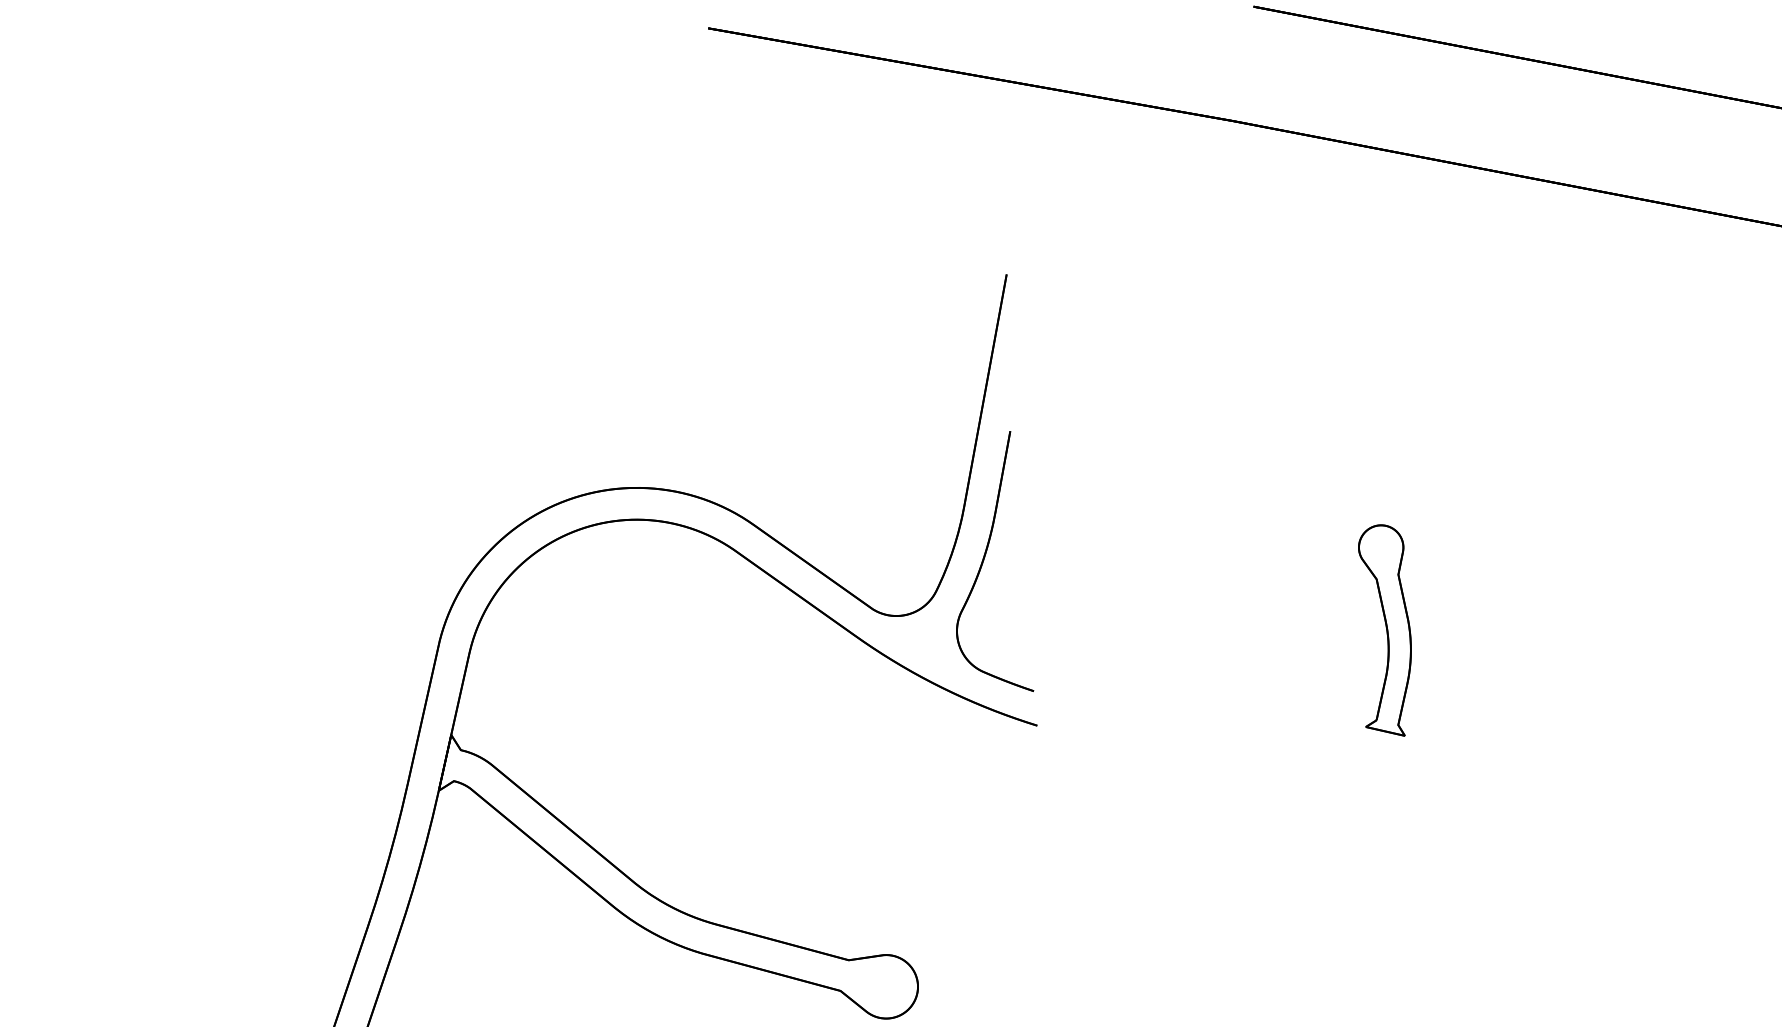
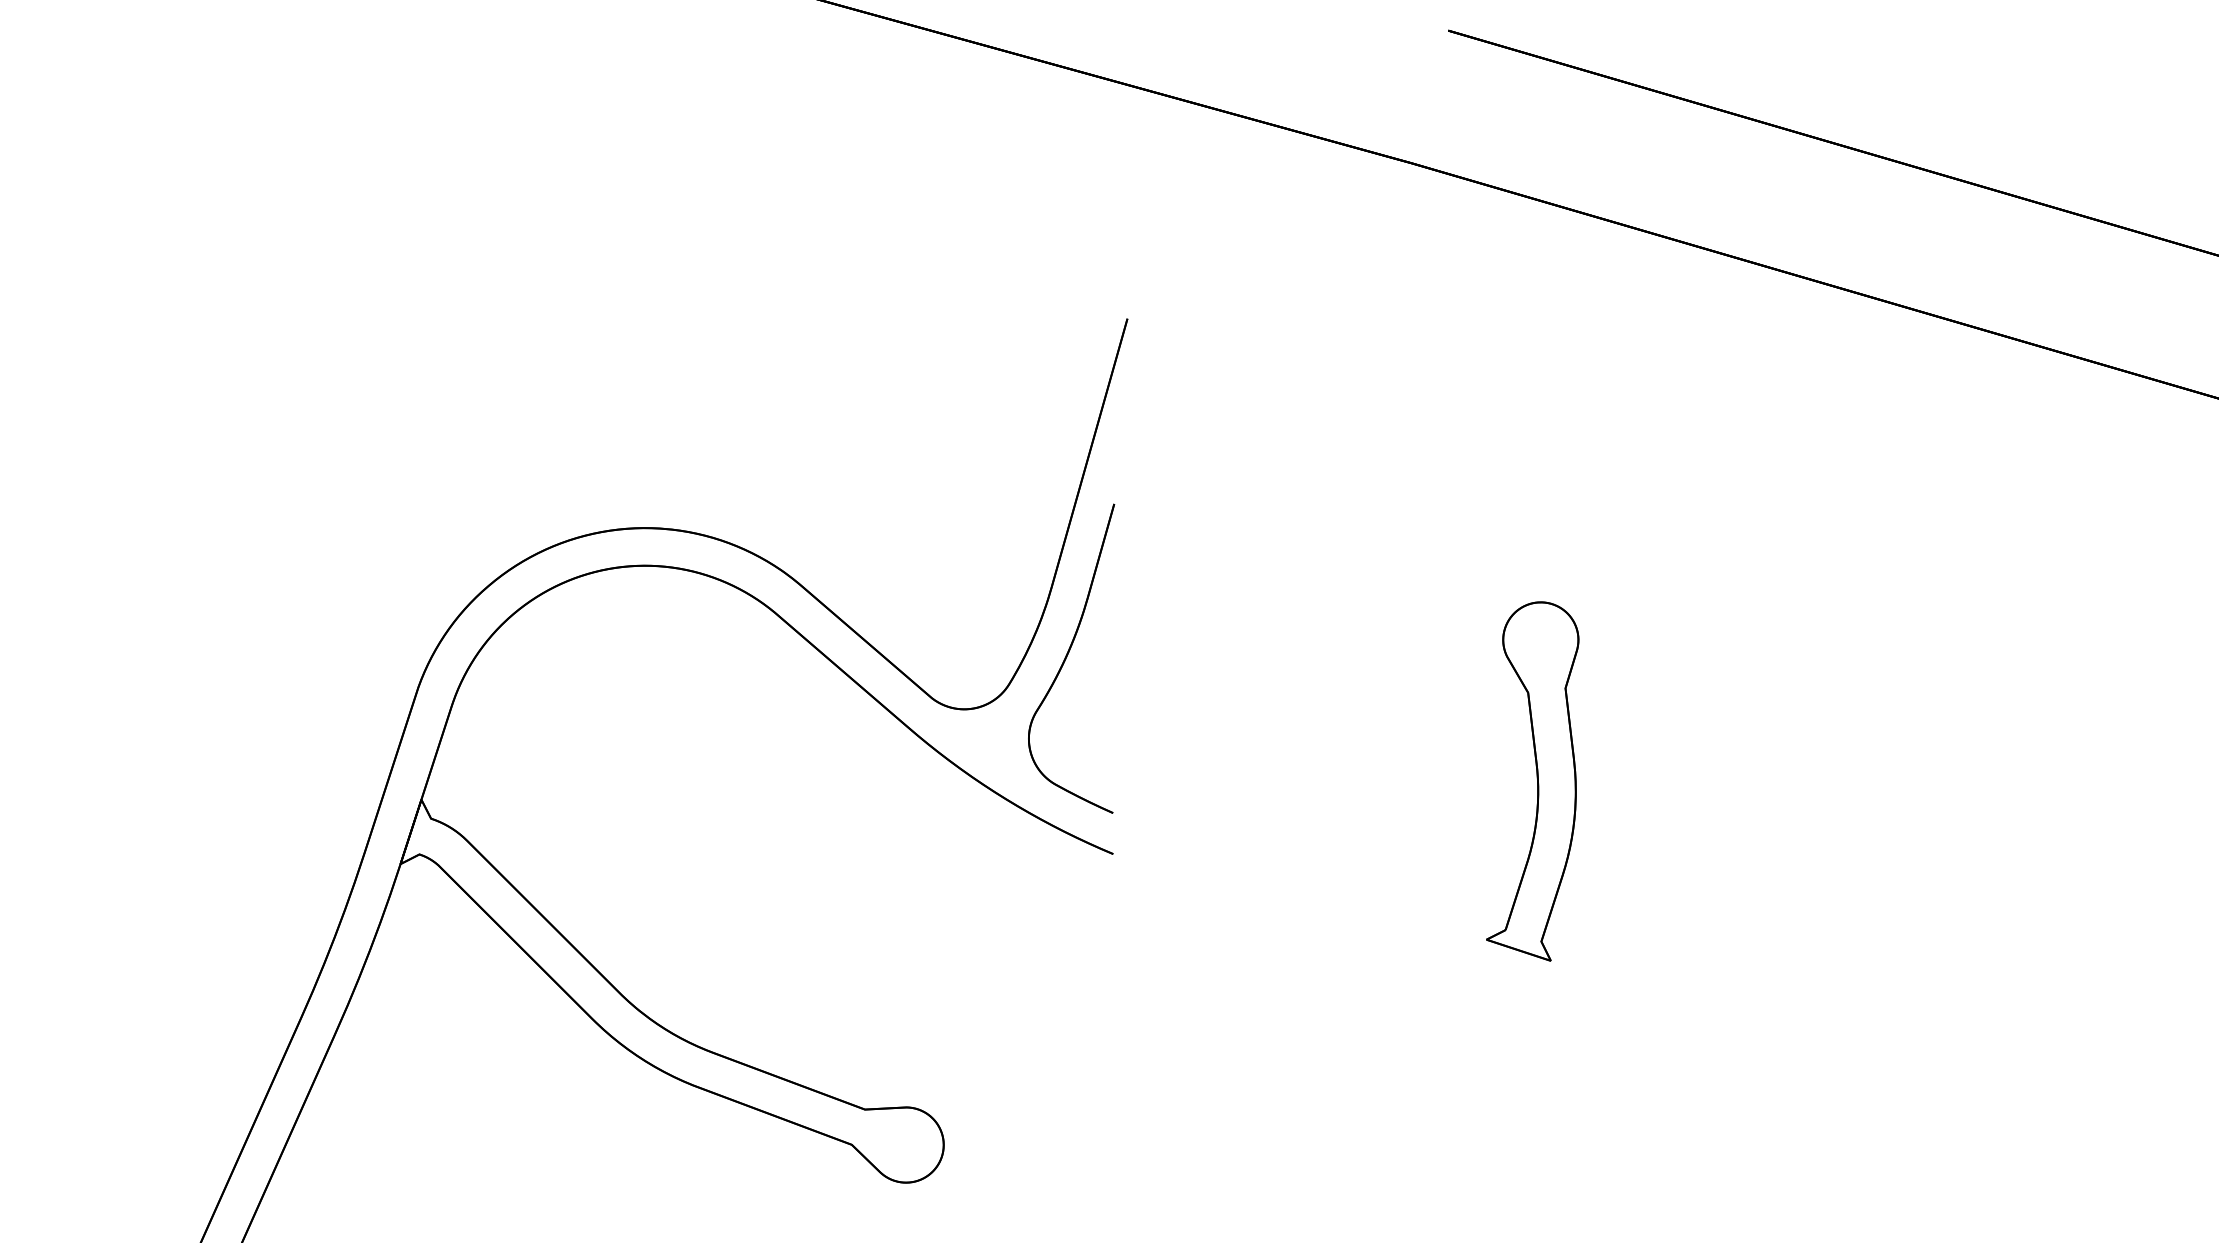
part: (1384, 631) -> (1532, 781), size x1.43

